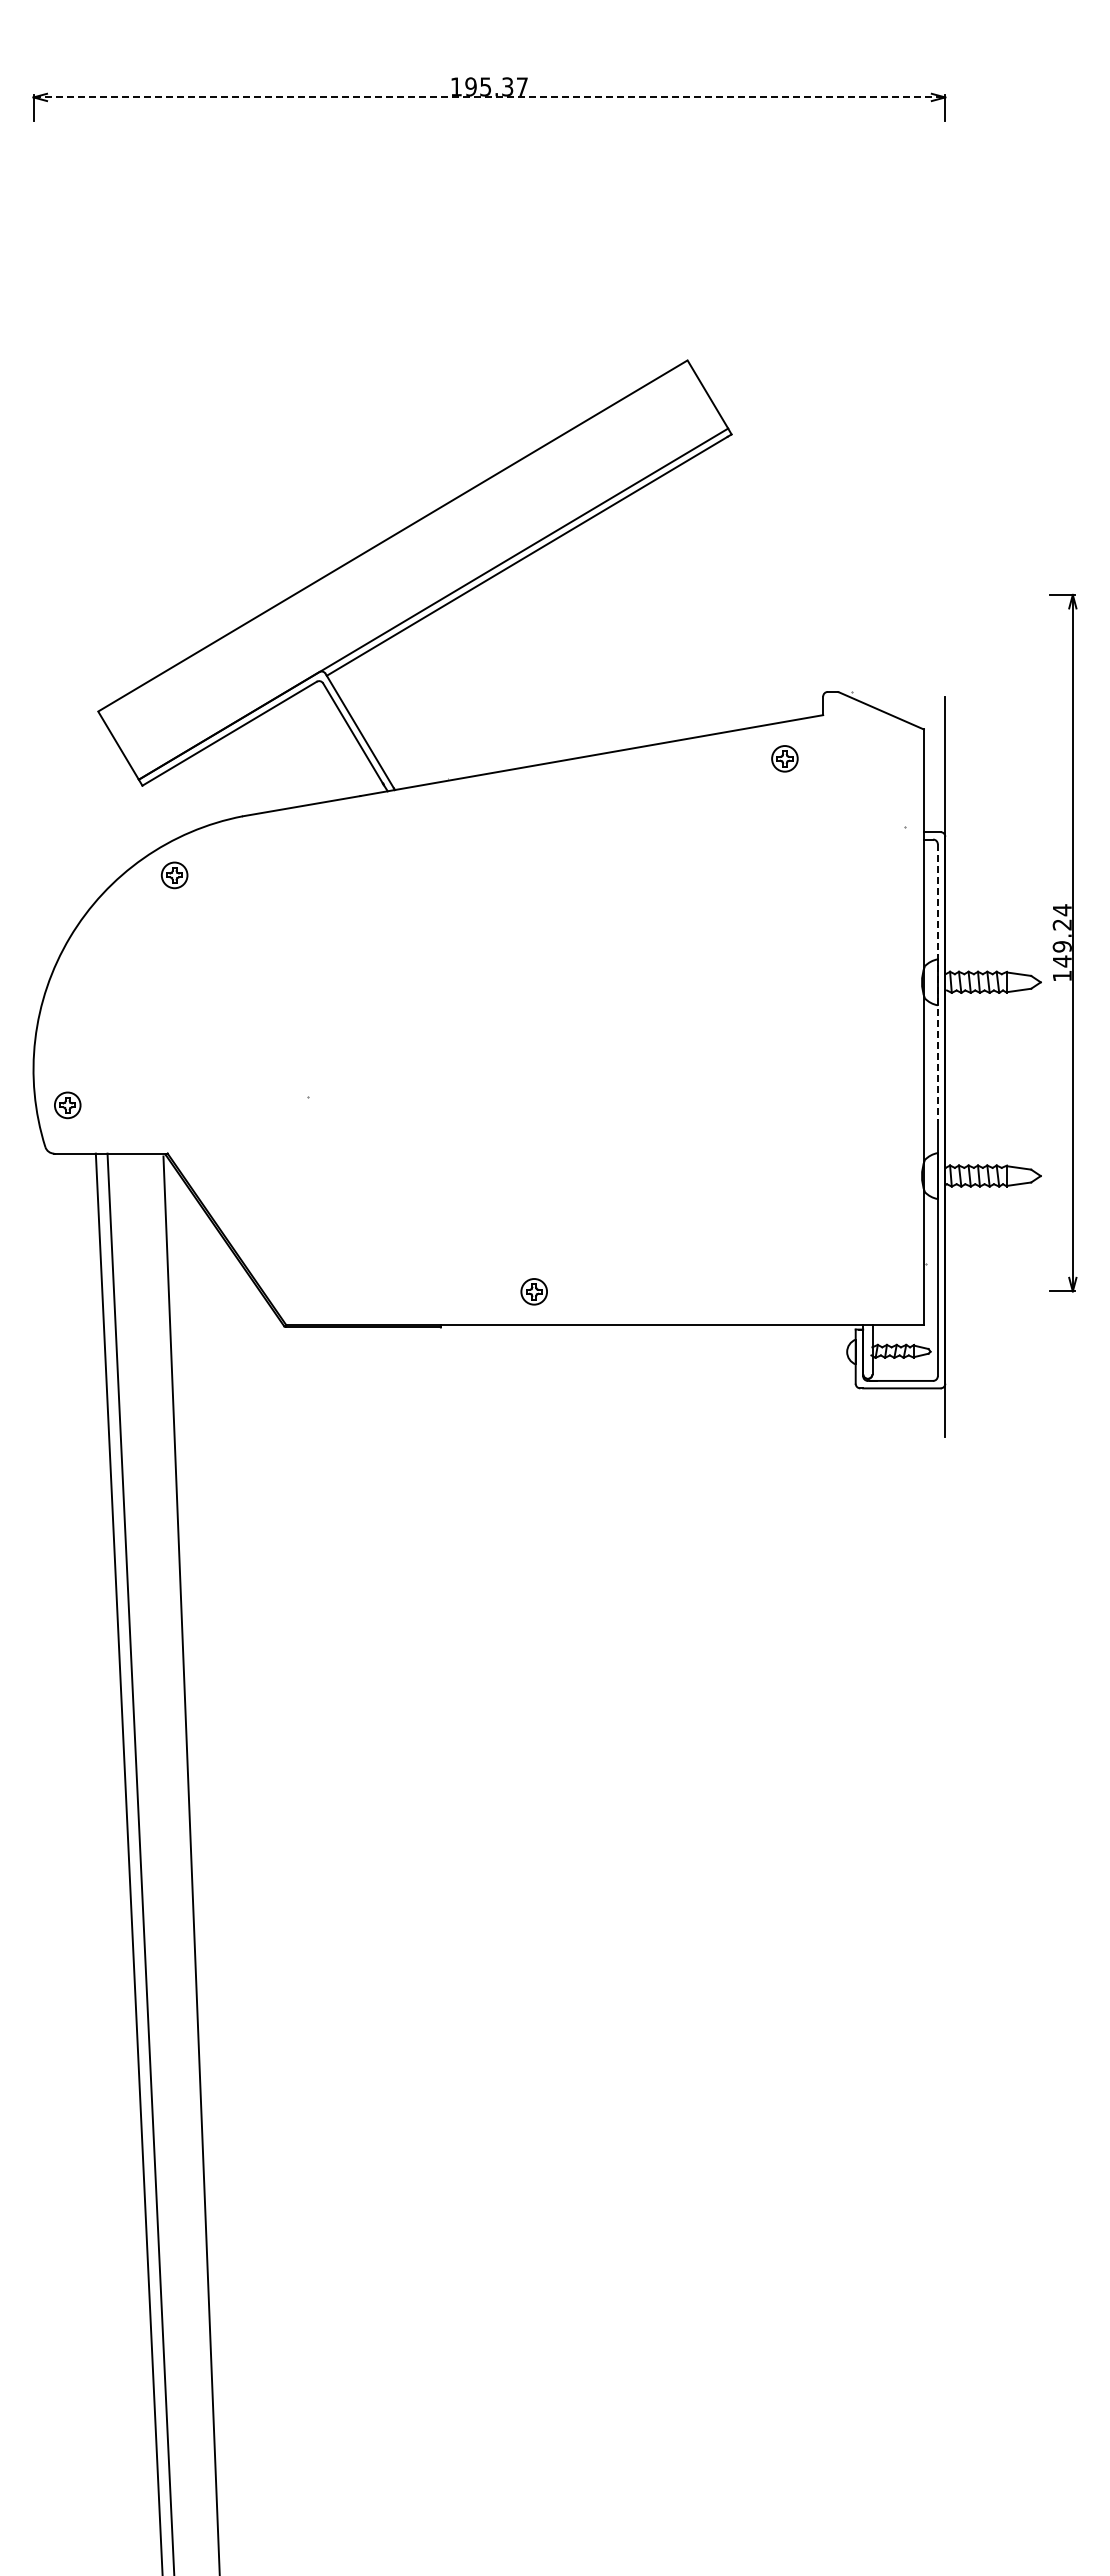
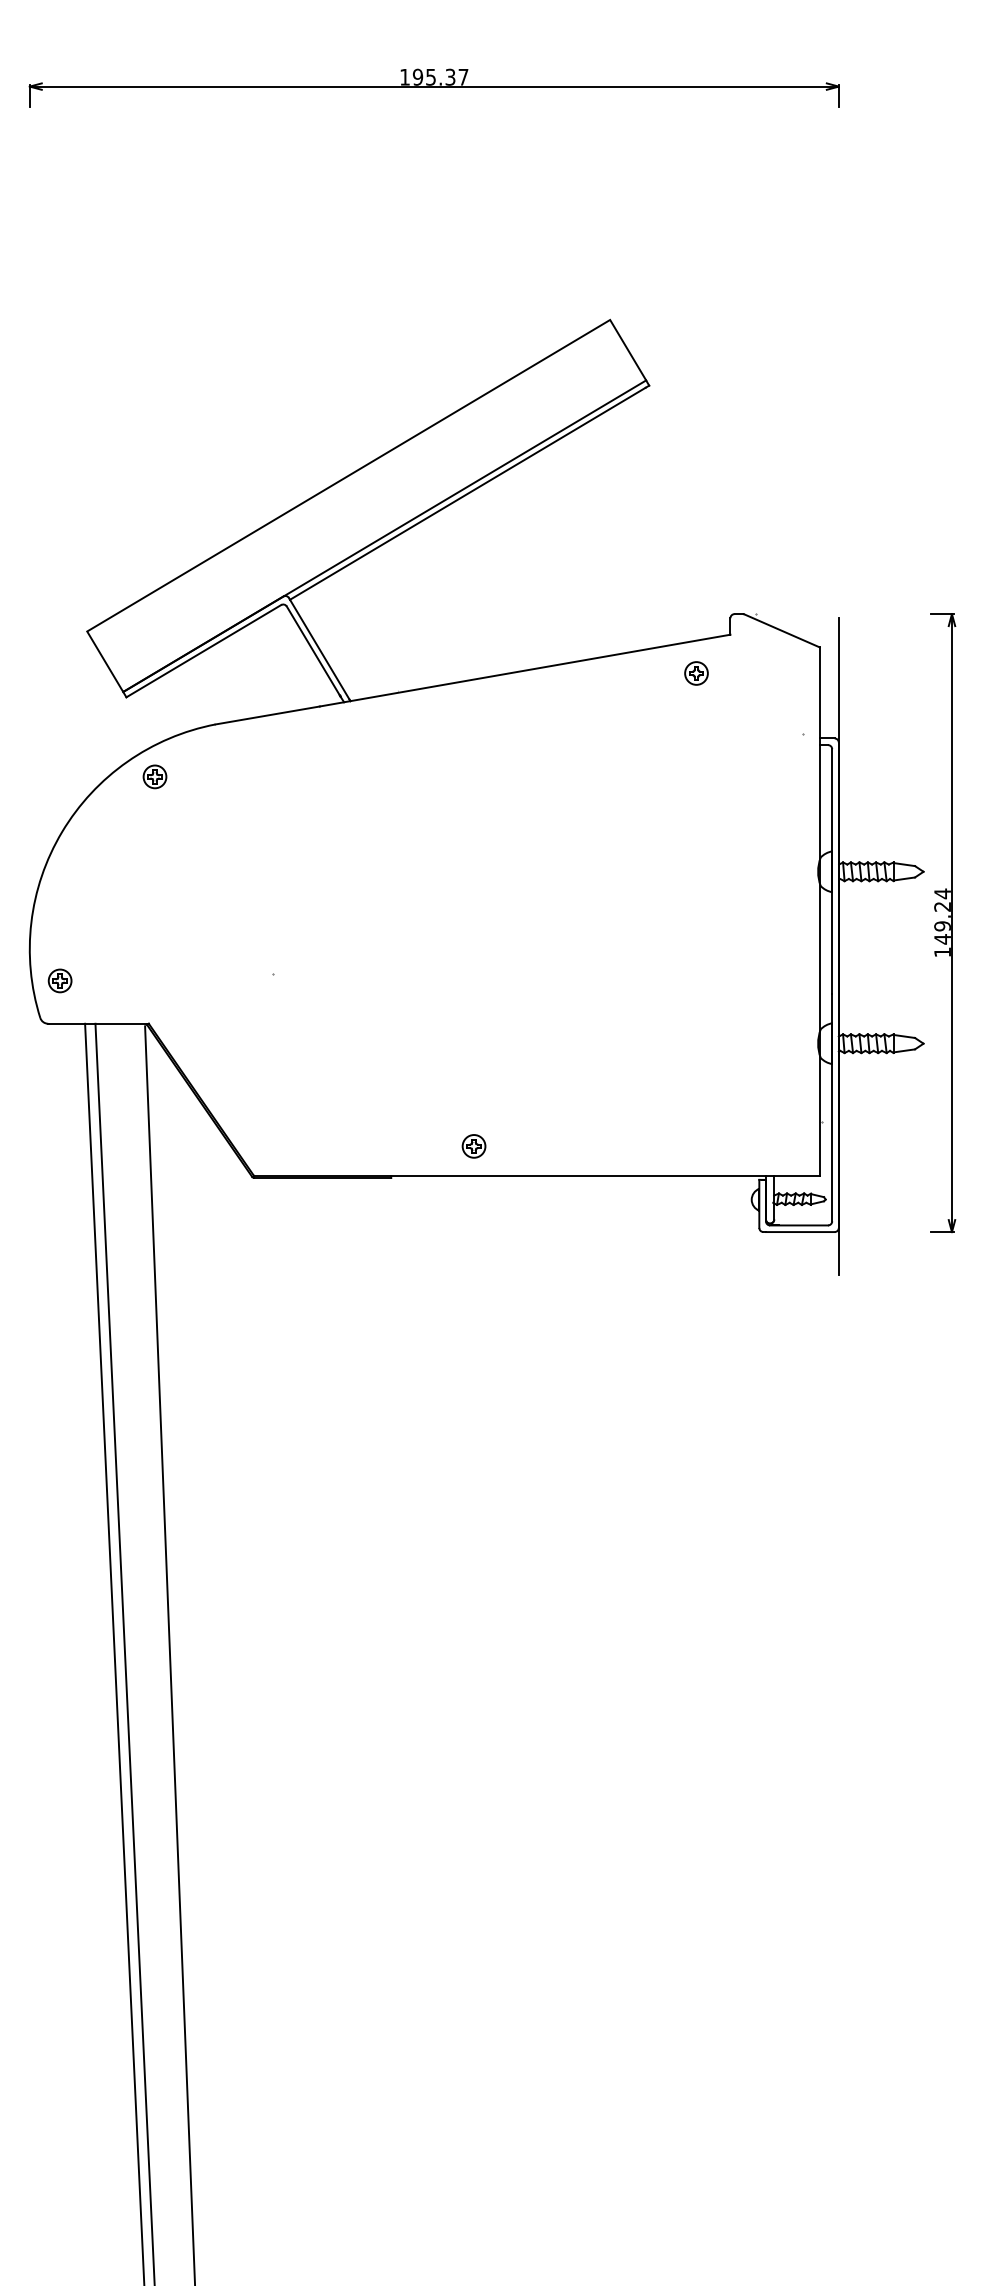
line: (489, 97) -> (434, 86), dashed -> solid
part: (1063, 942) -> (943, 922), moved
line: (937, 982) -> (831, 871), dashed -> solid

